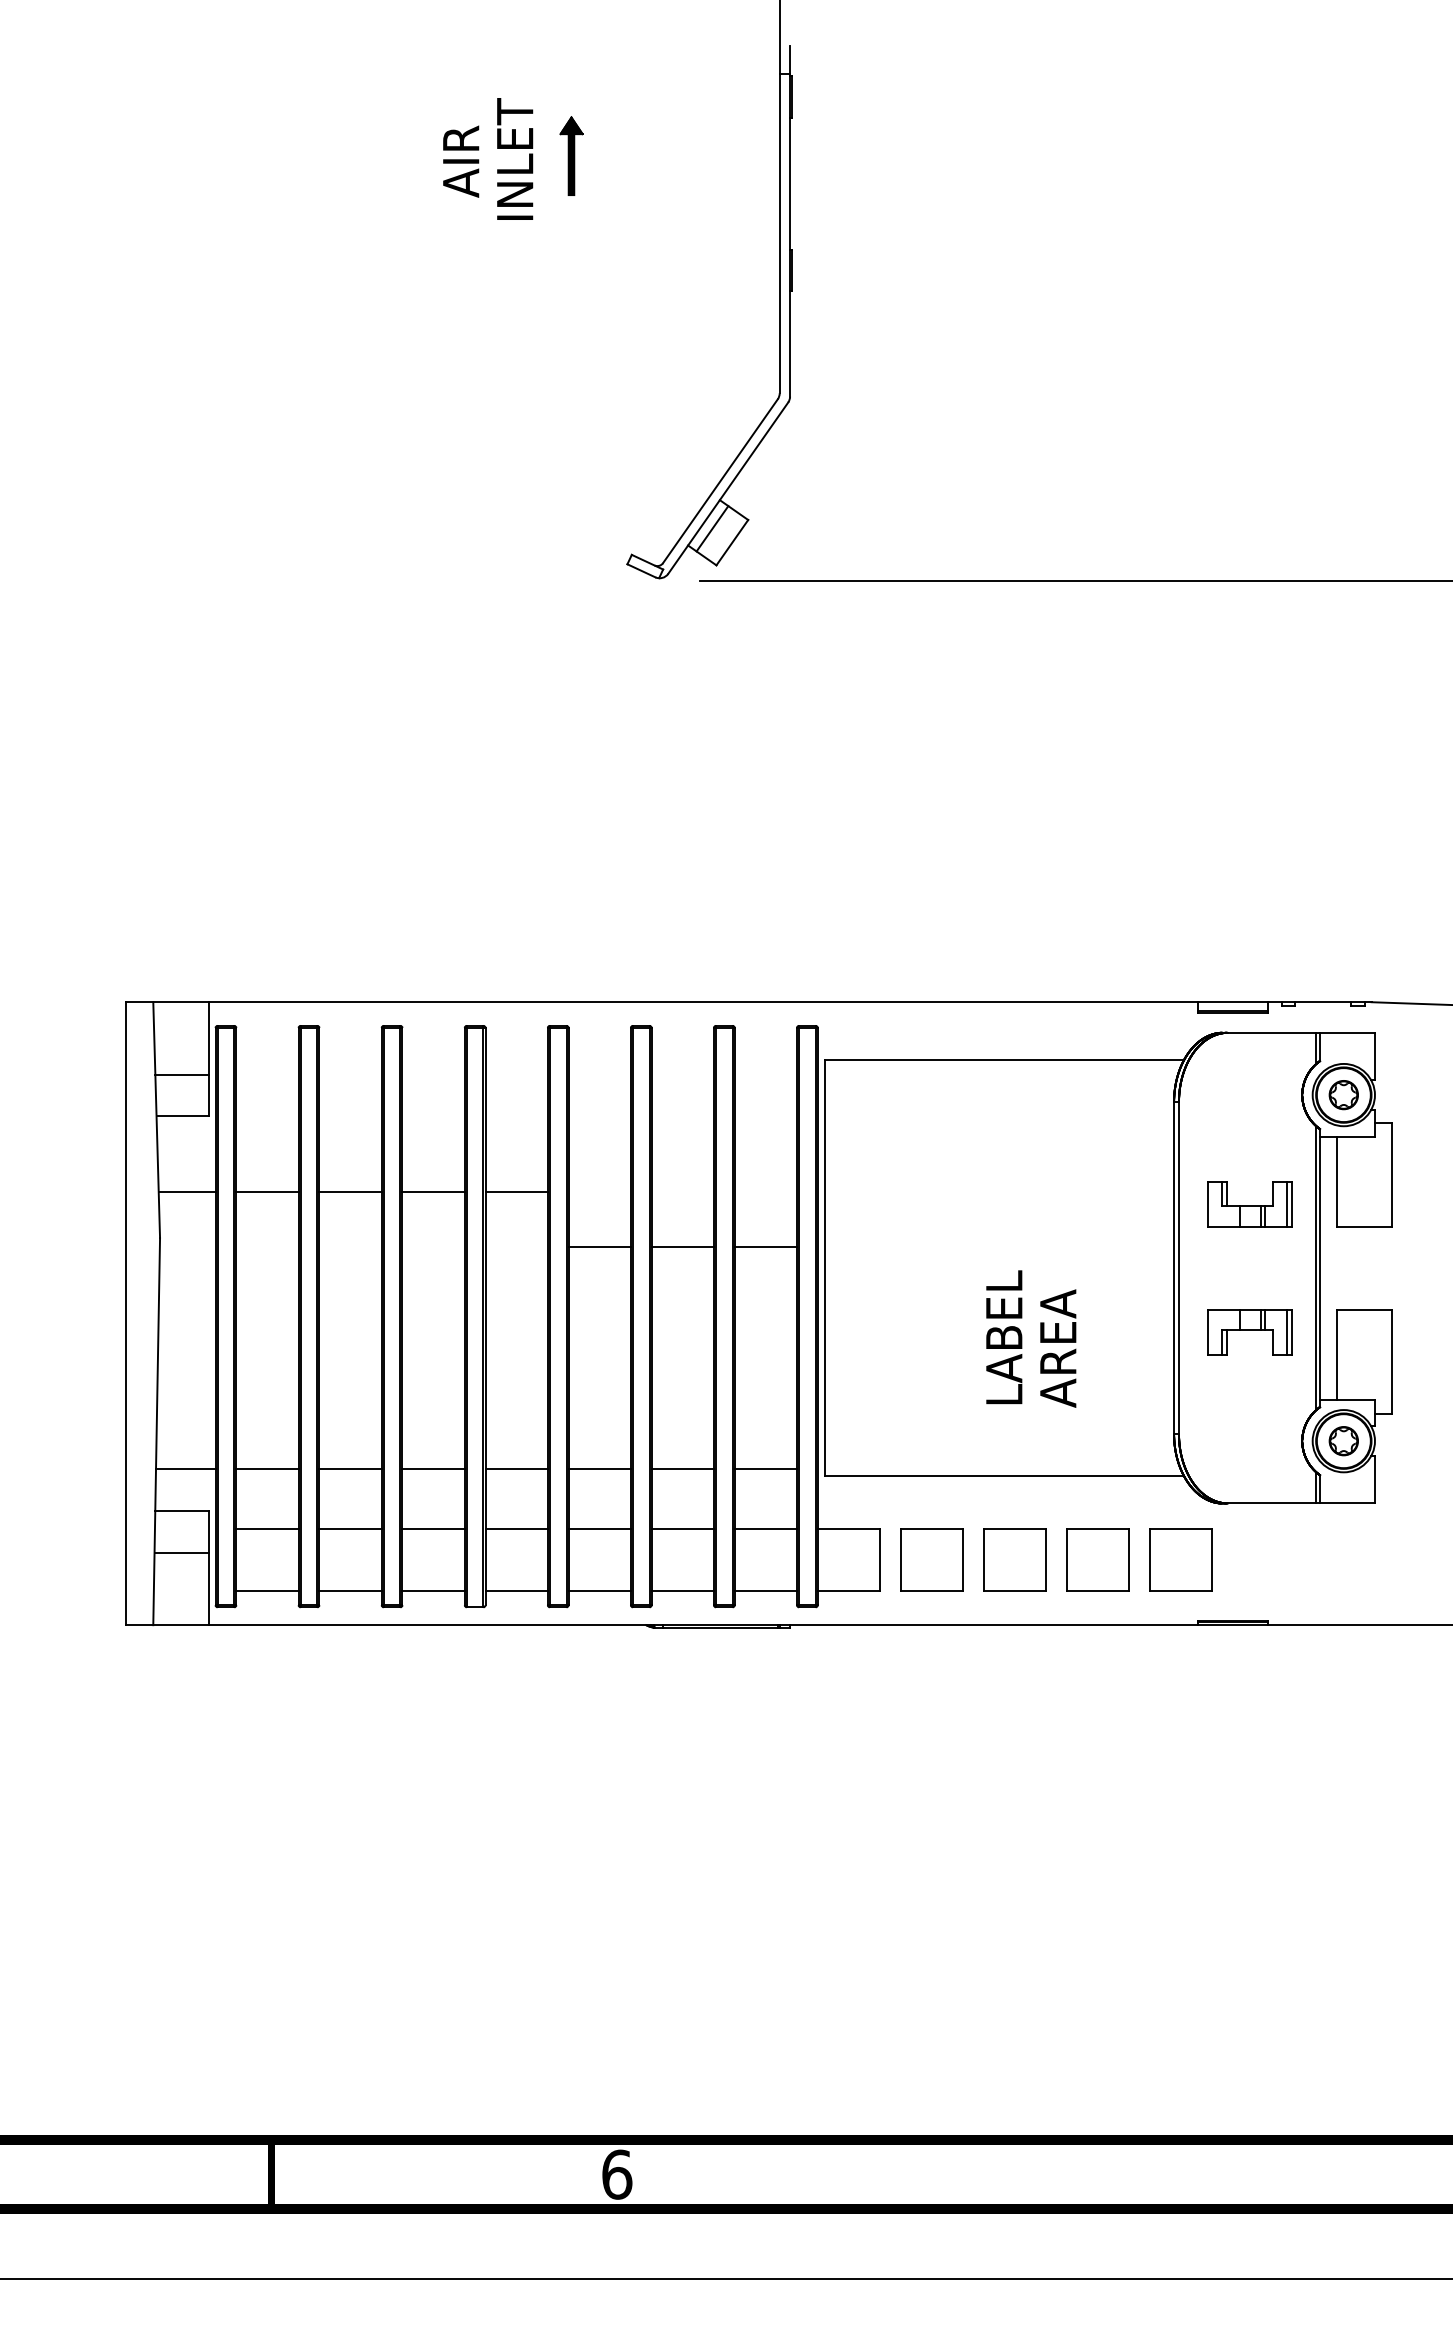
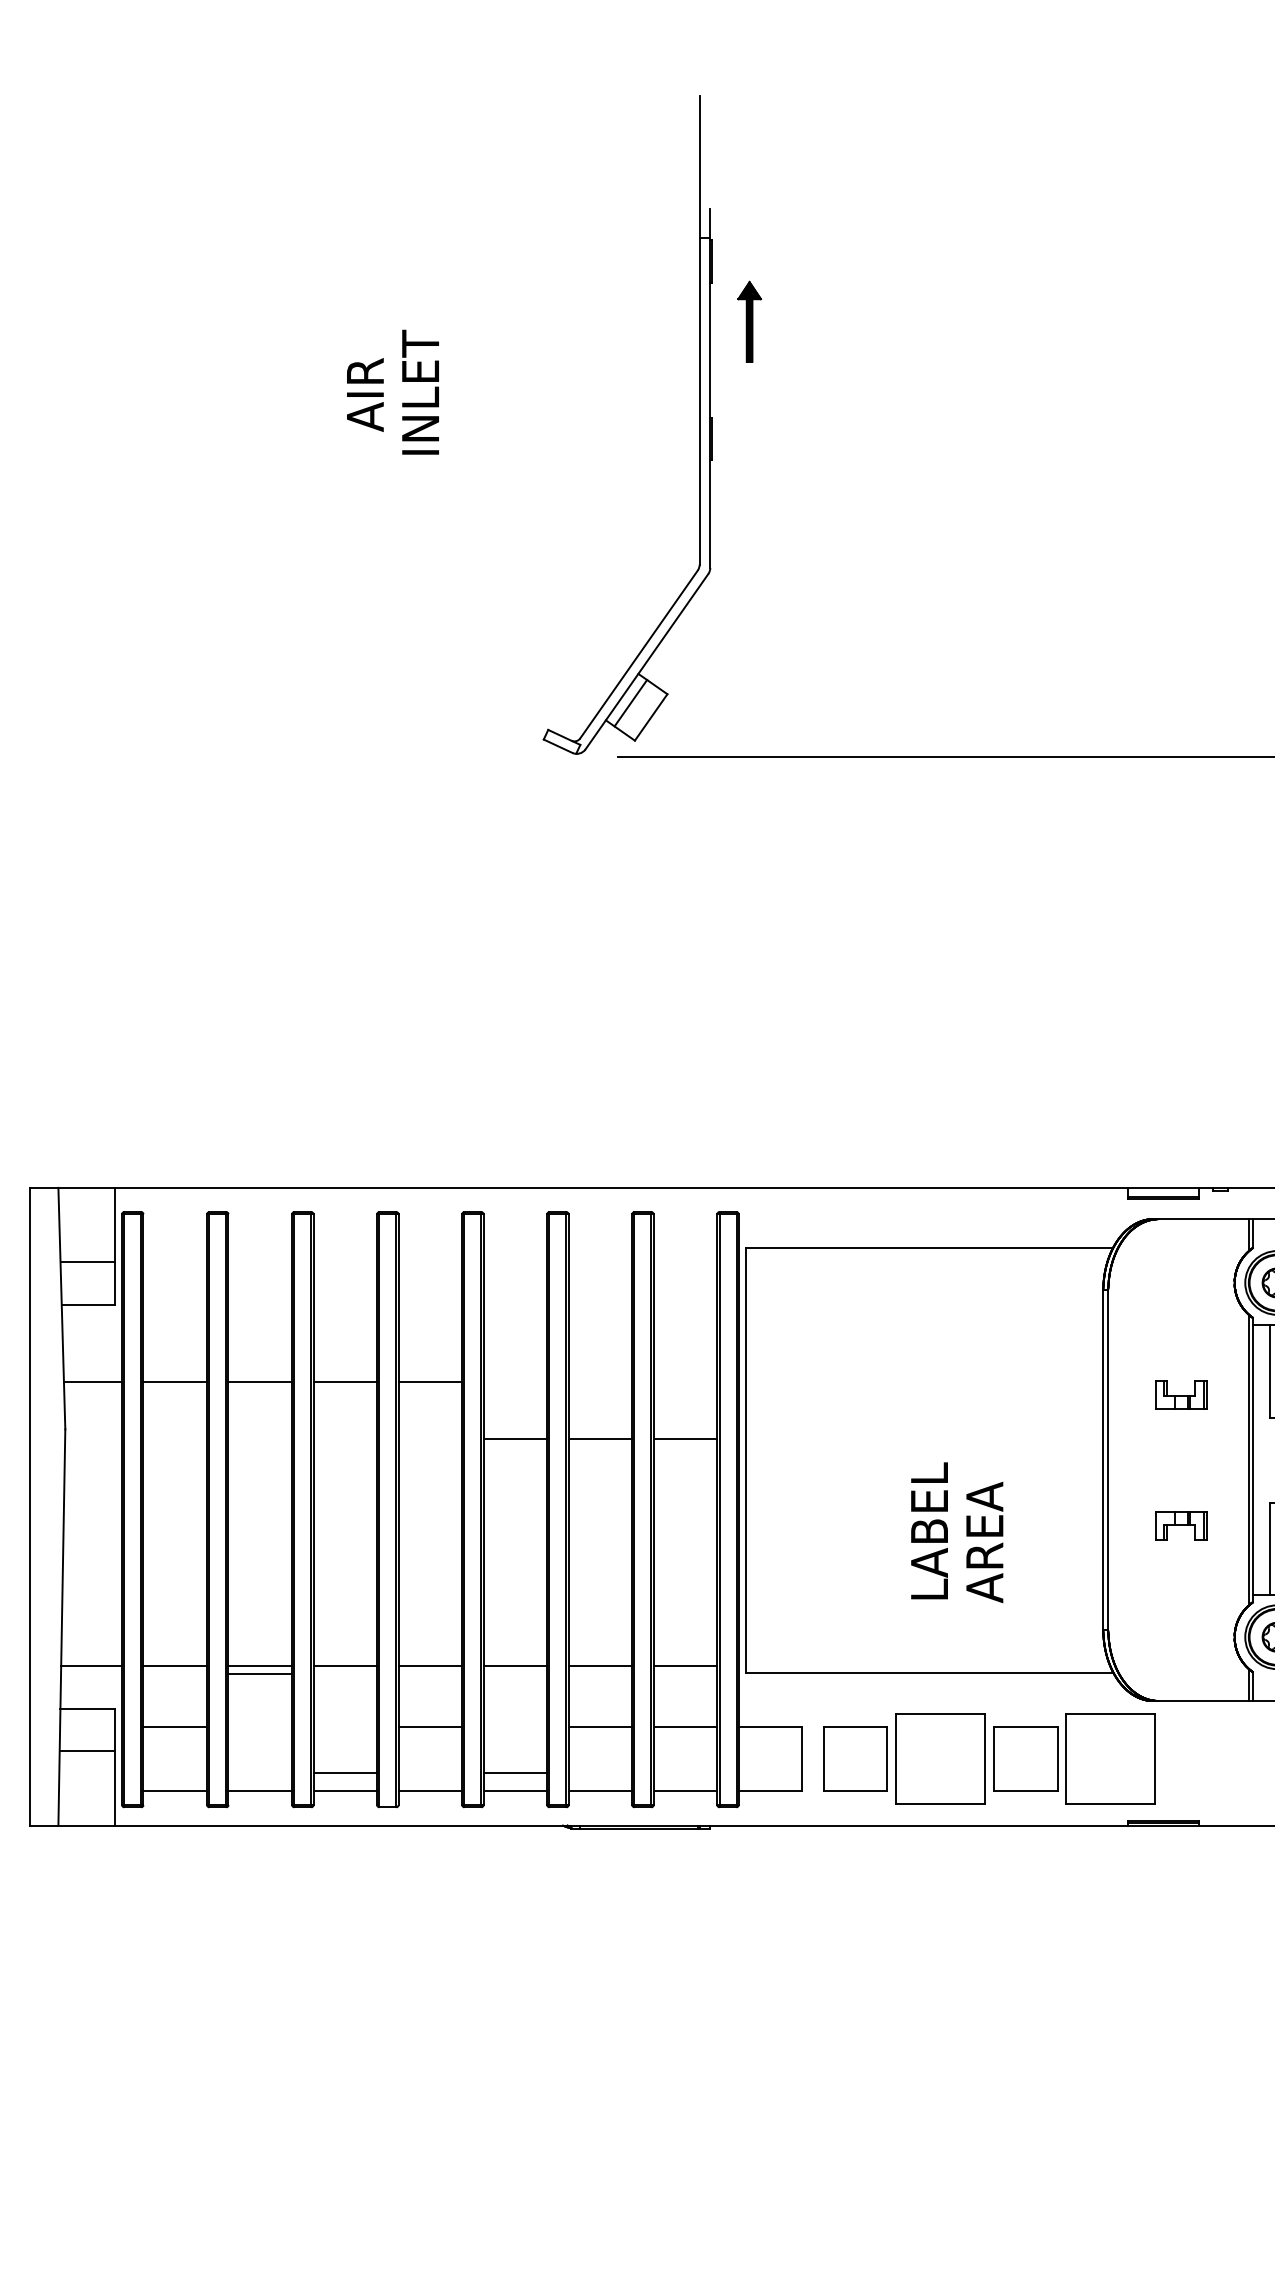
part: (571, 155) -> (749, 321), moved
text: (488, 158) -> (393, 391), moved
part: (1249, 1204) -> (1180, 1394), size x0.6
part: (1249, 1332) -> (1180, 1525), size x0.6
line: (350, 1529) -> (260, 1674), moved
line: (433, 1529) -> (345, 1773), moved
line: (599, 1529) -> (515, 1773), moved
part: (1014, 1559) -> (940, 1758), size x1.4
part: (1180, 1559) -> (1109, 1758), size x1.4

